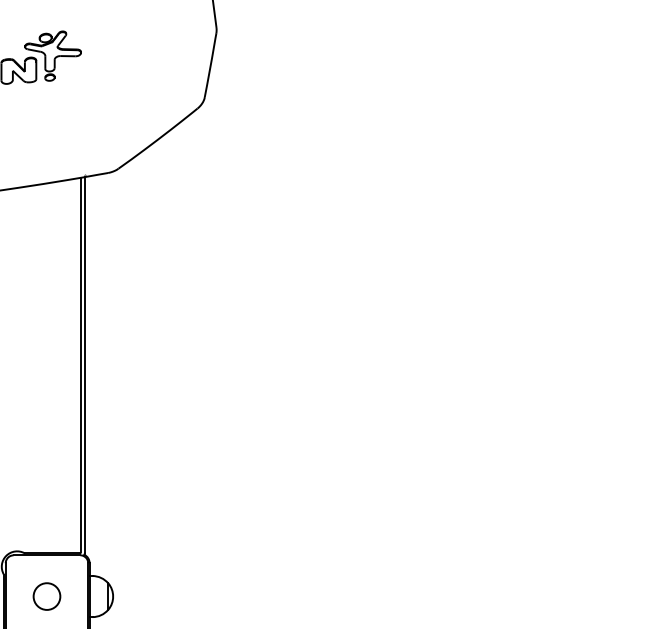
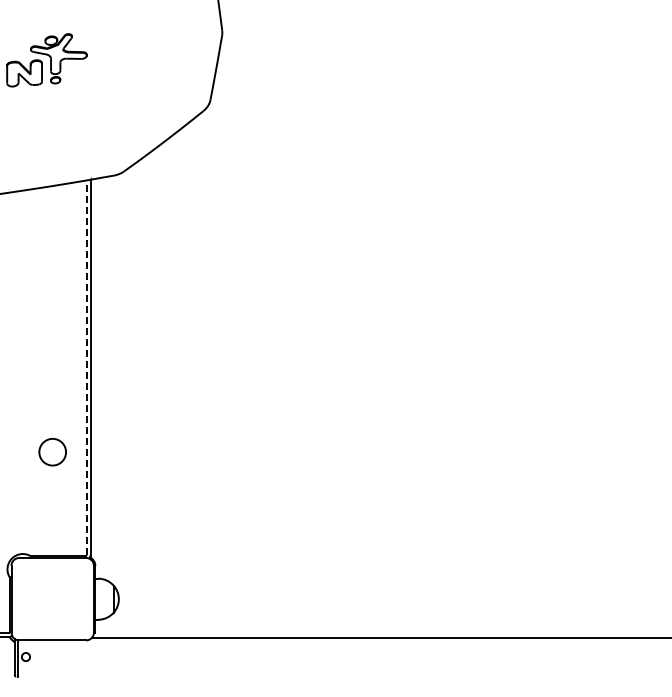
line: (80, 364) -> (86, 367), solid -> dashed
circle: (46, 596) -> (52, 452), moved

